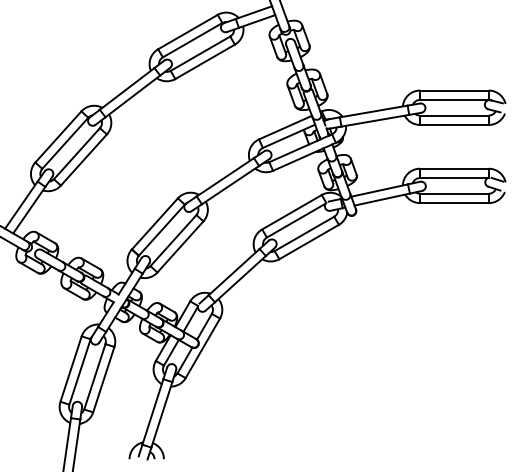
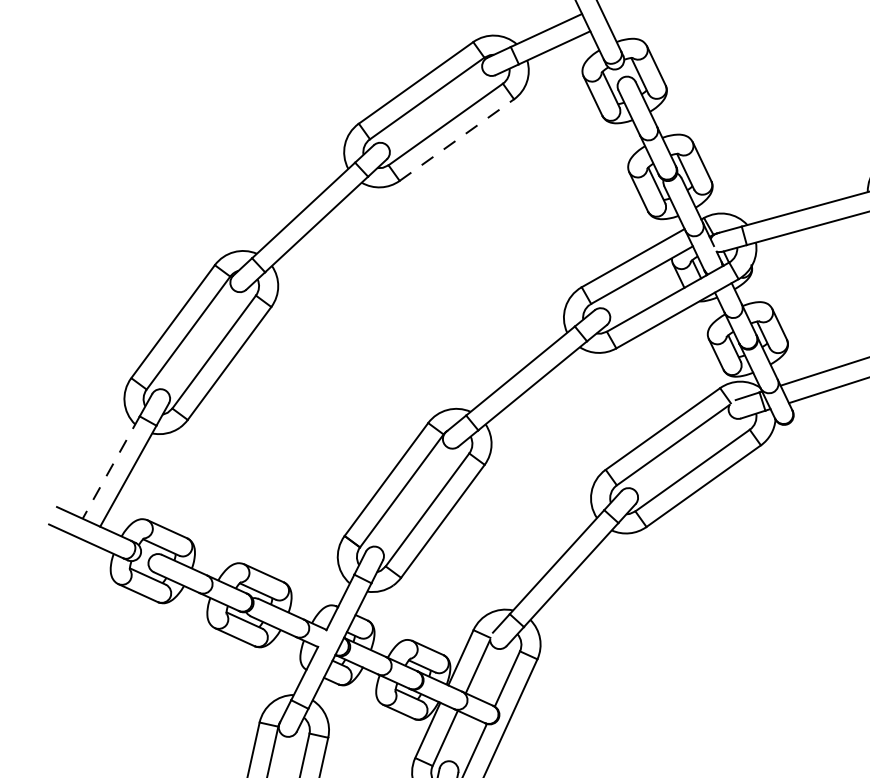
line: (205, 61) -> (457, 139), solid -> dashed
line: (21, 205) -> (111, 468), solid -> dashed

